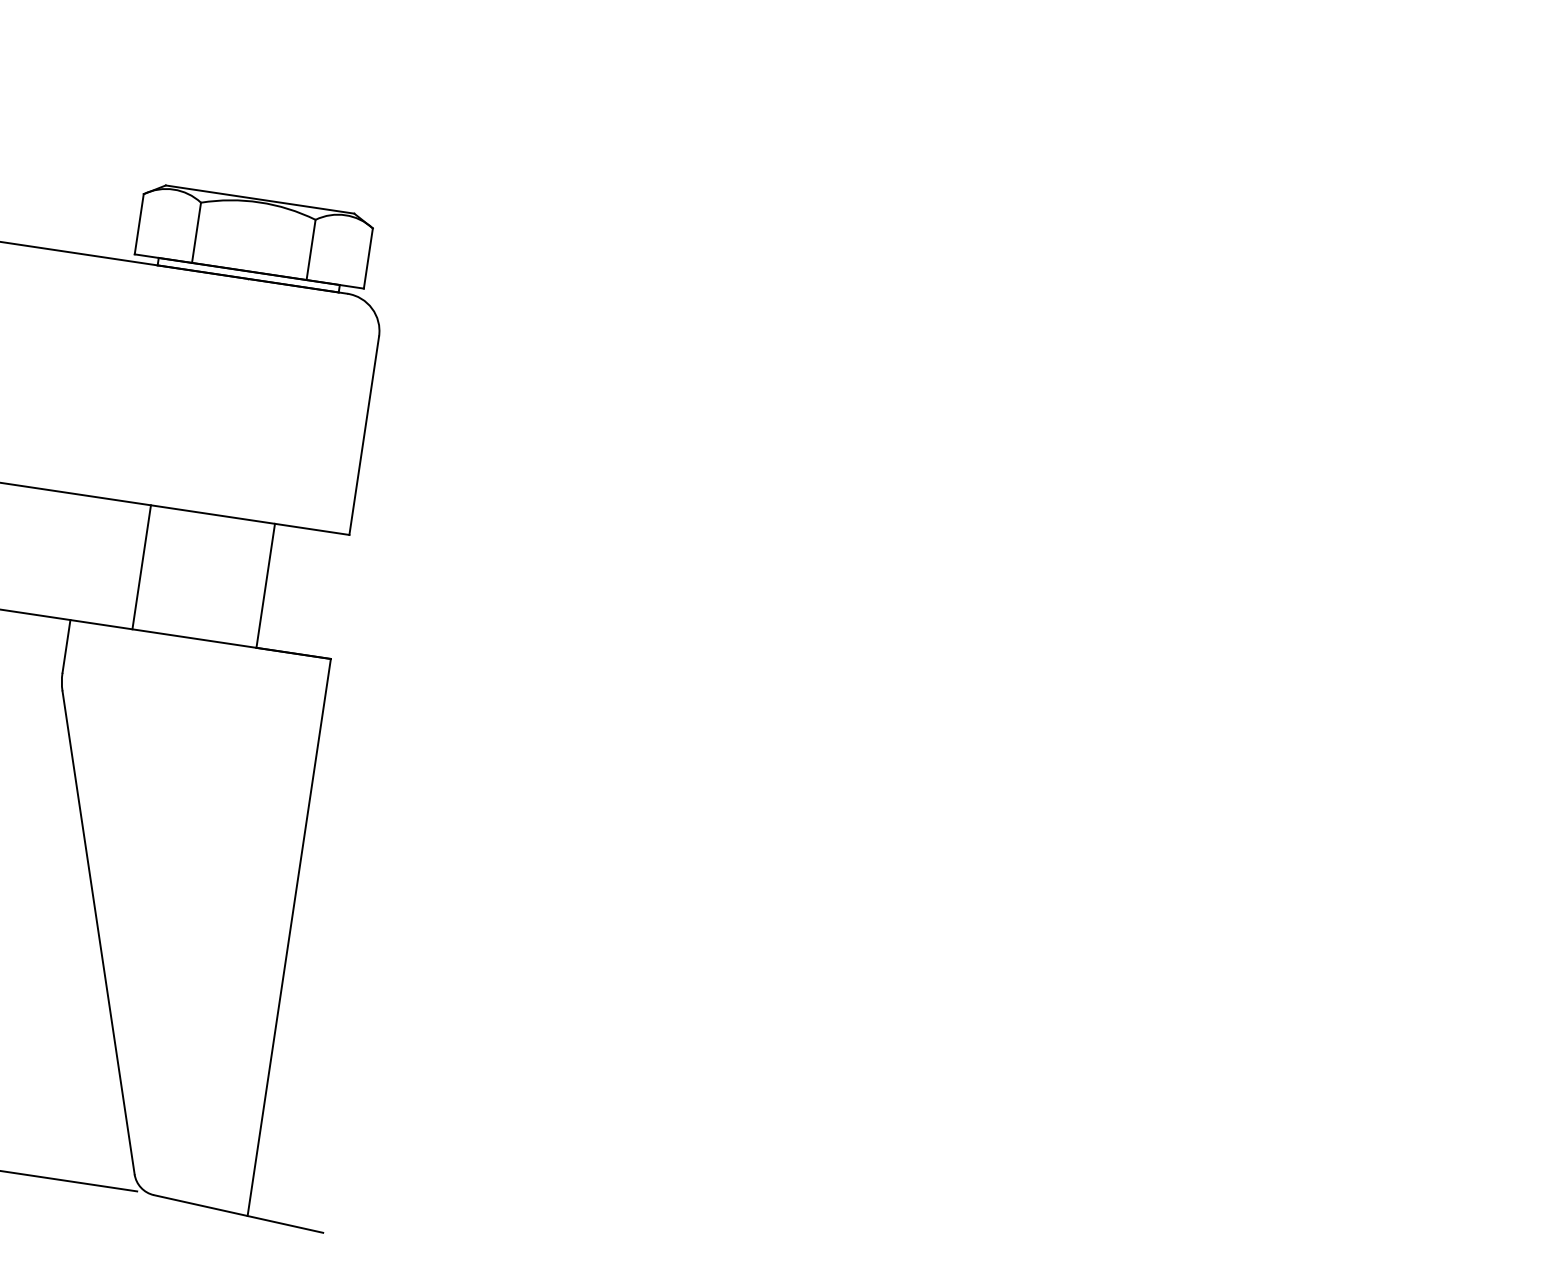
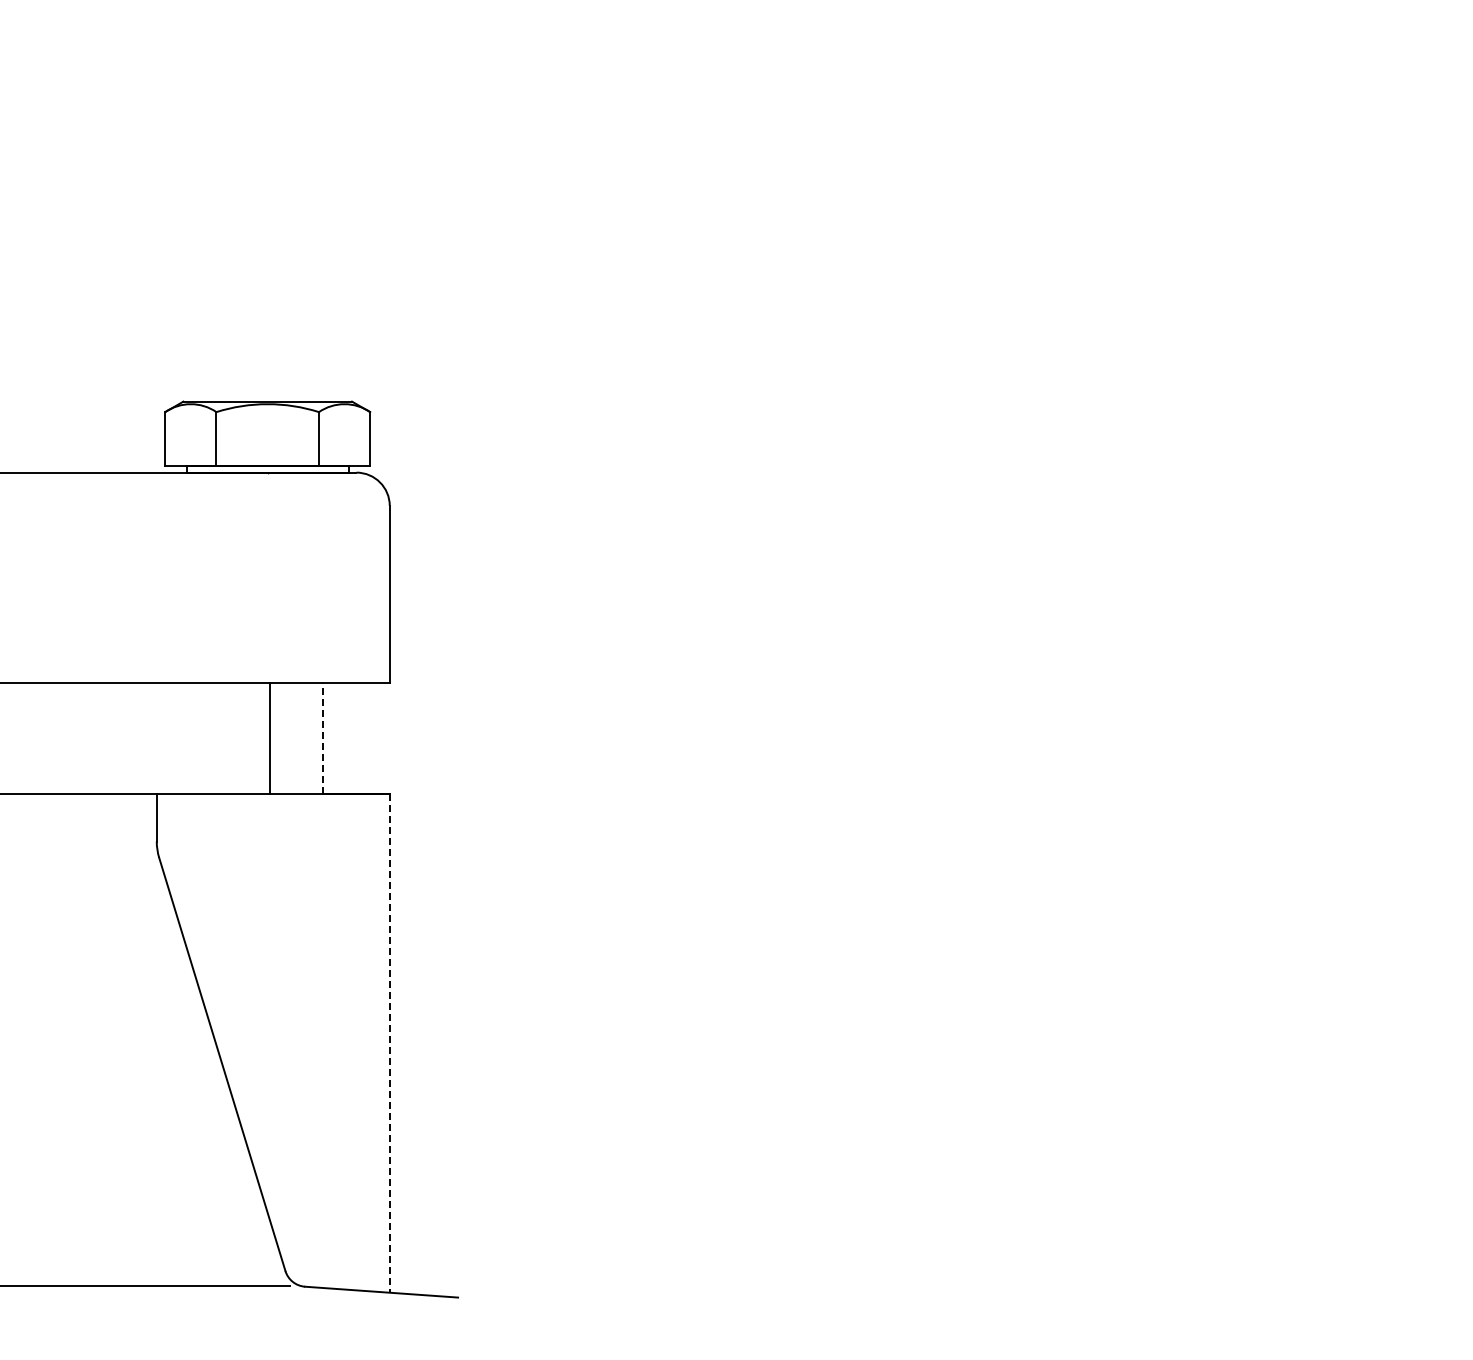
line: (142, 566) -> (270, 738), moved
line: (266, 585) -> (323, 738), solid -> dashed
line: (288, 938) -> (389, 1044), solid -> dashed

